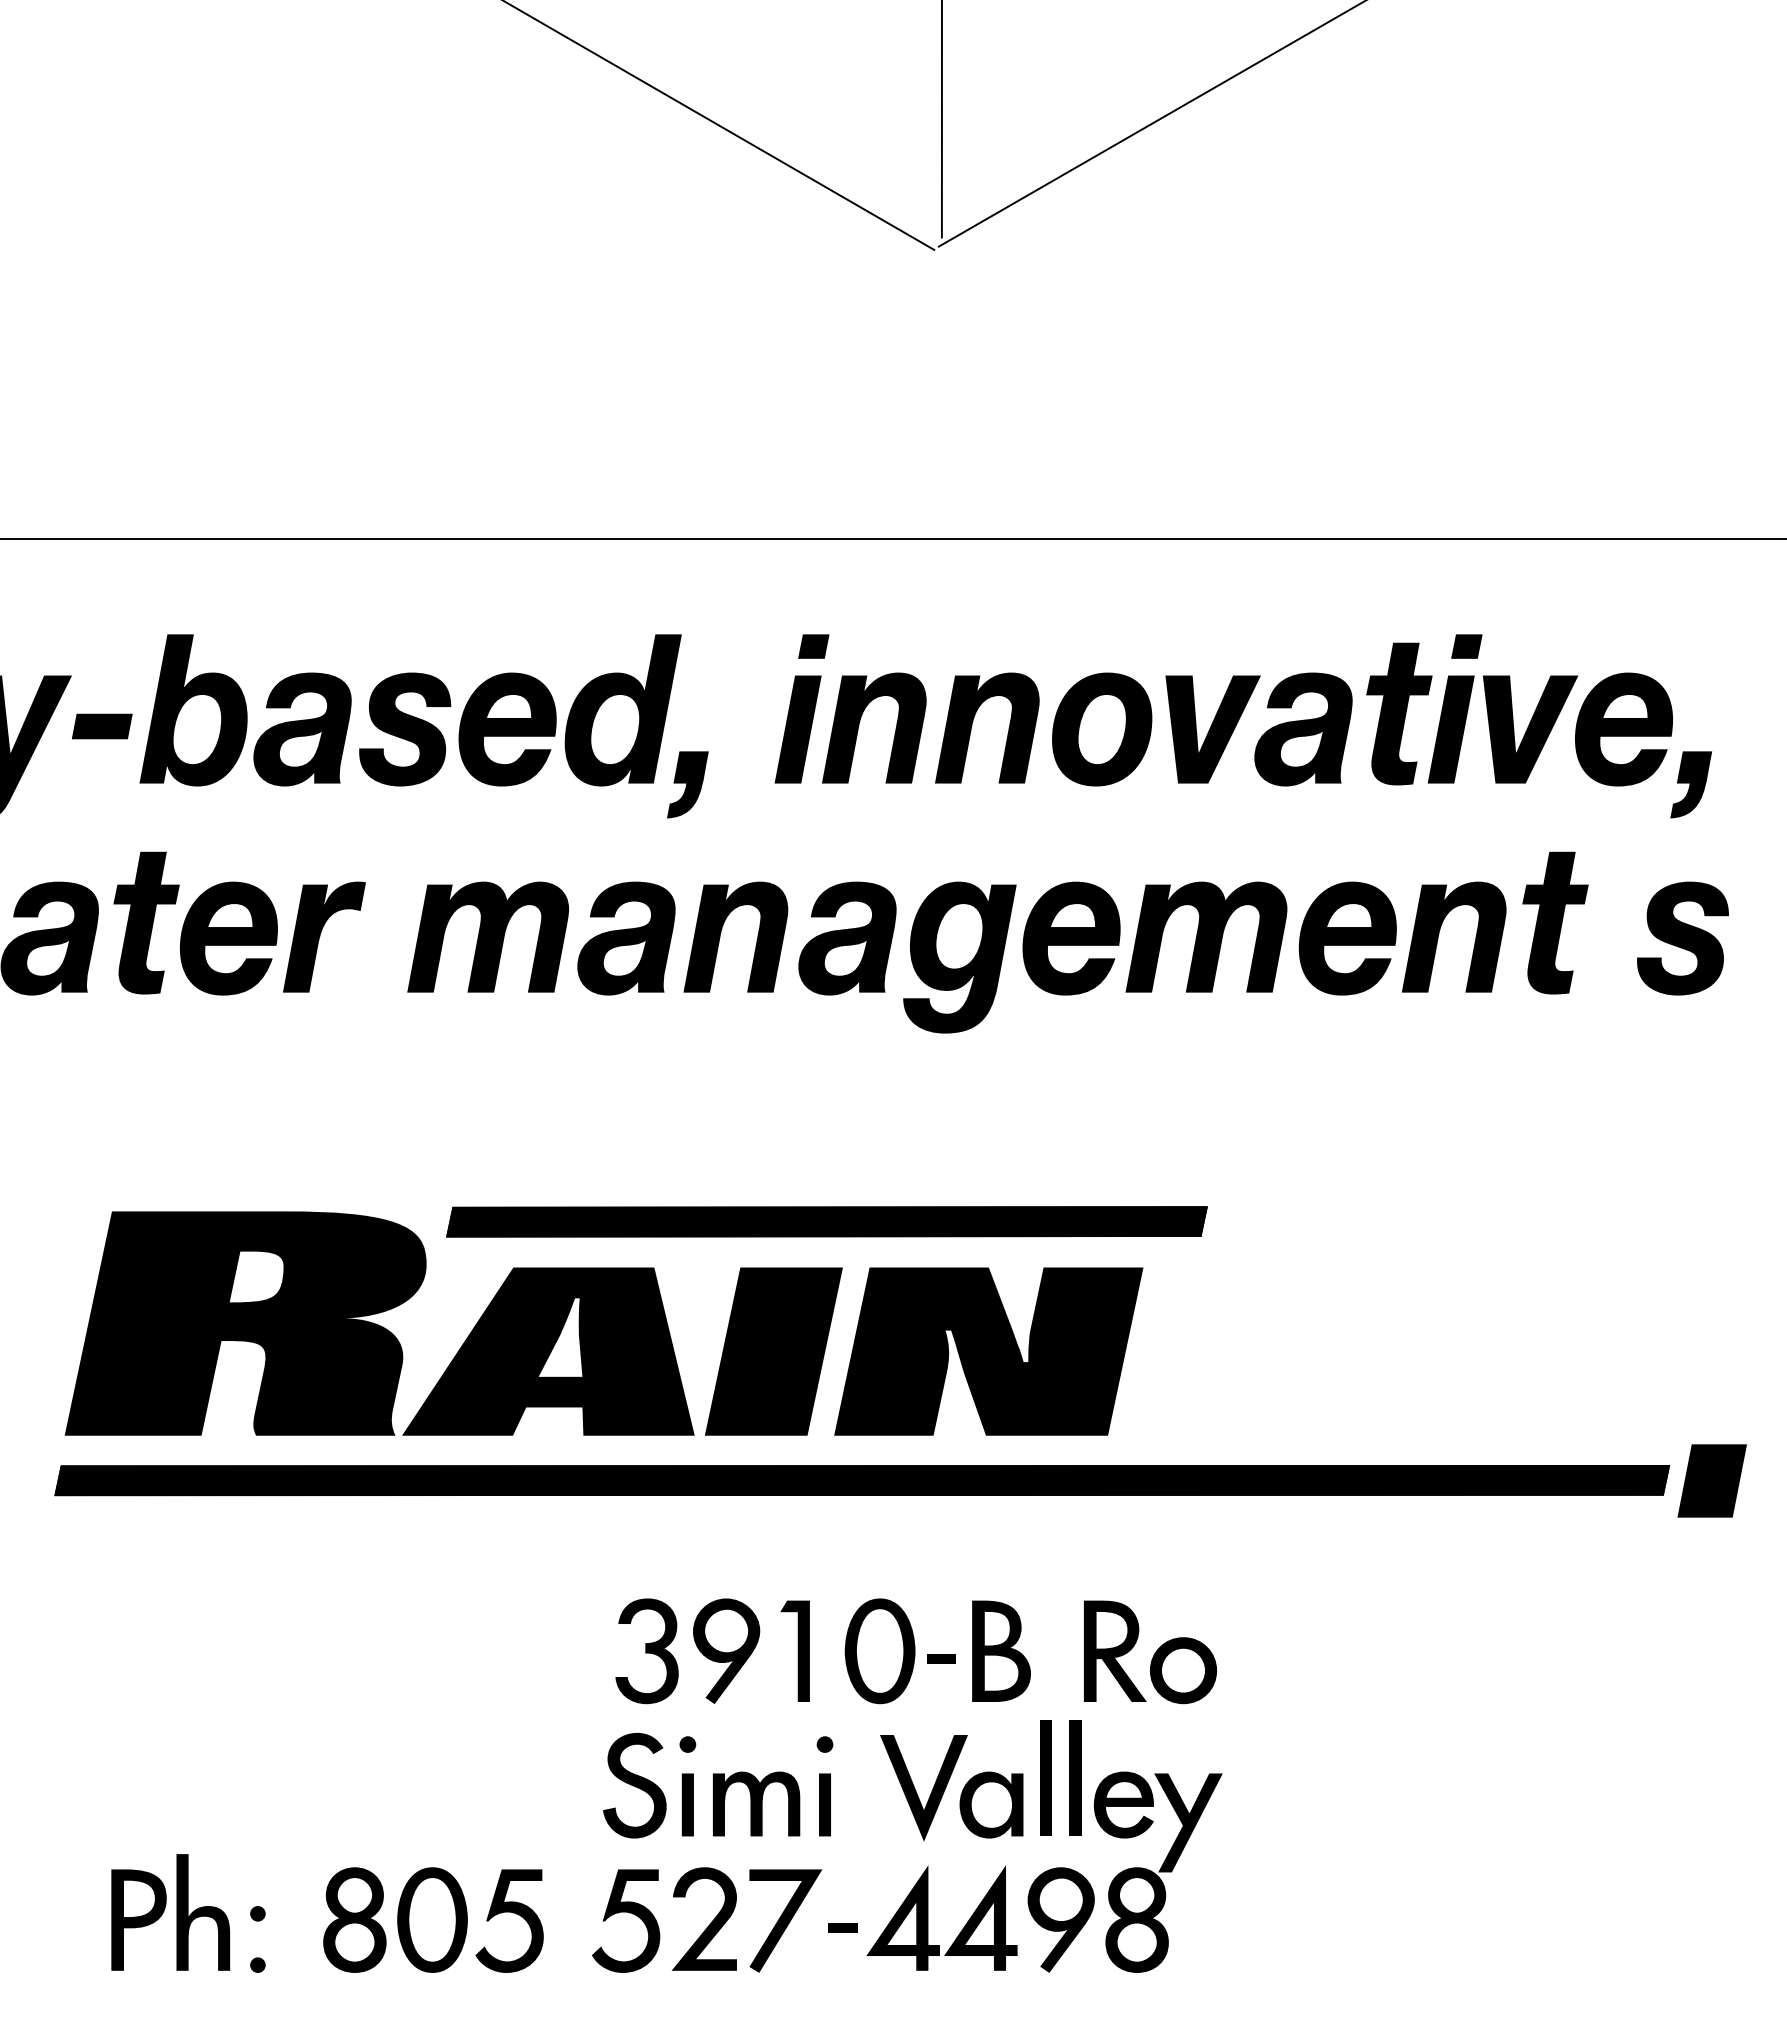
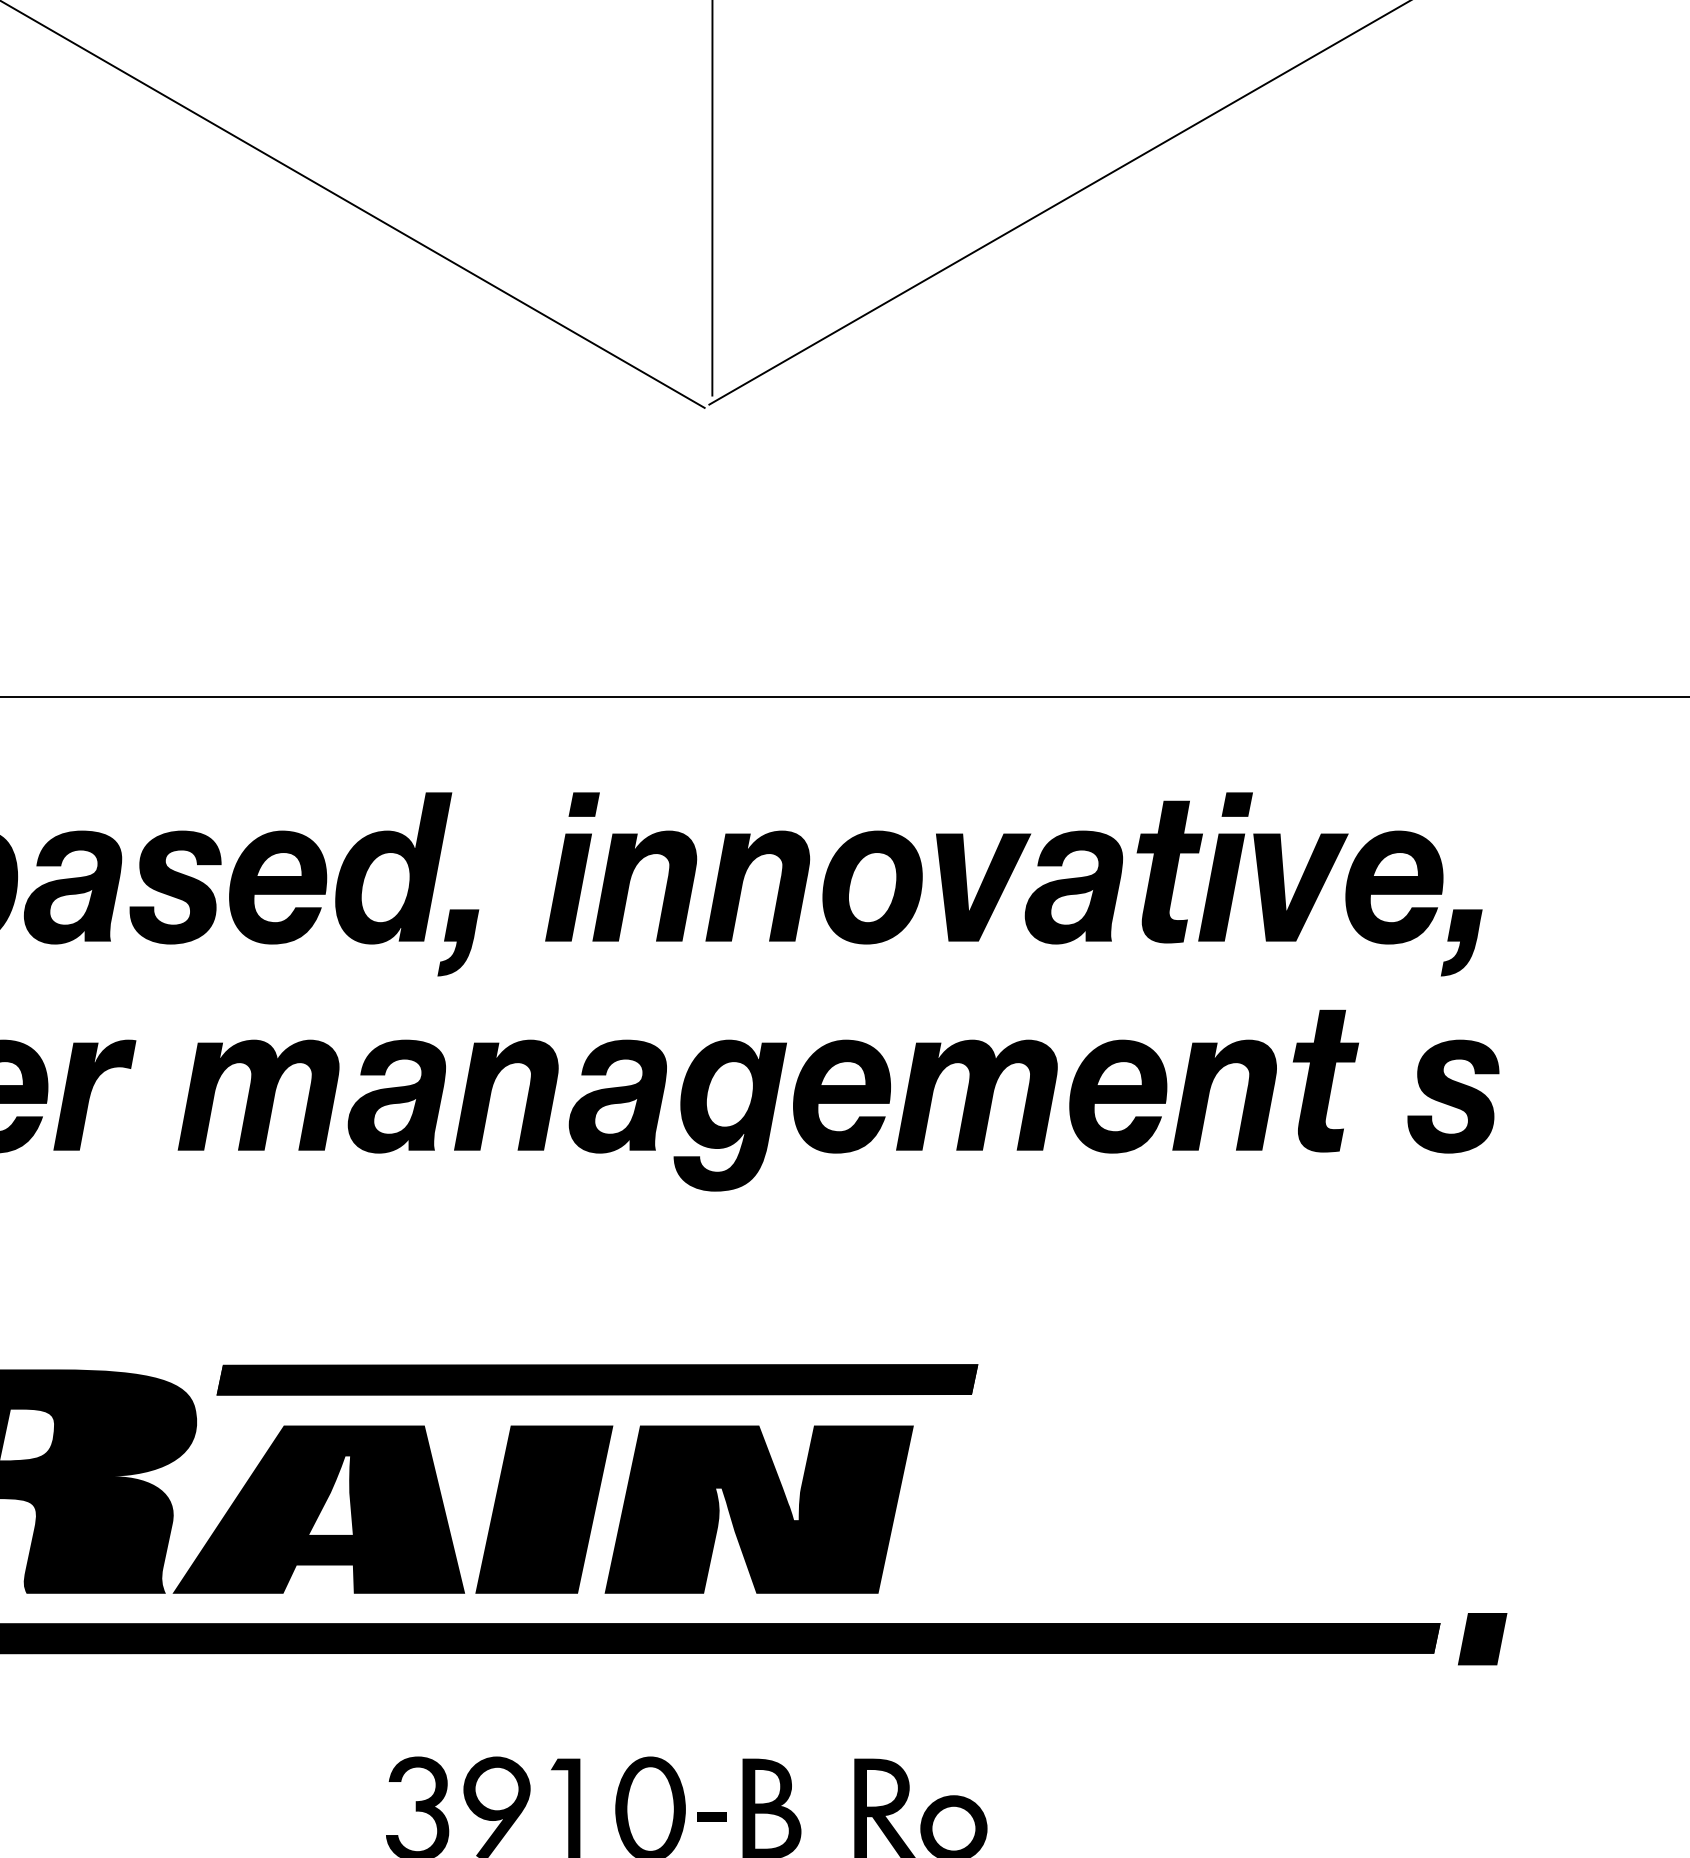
part: (1711, 1481) -> (1481, 1639), size x0.71

